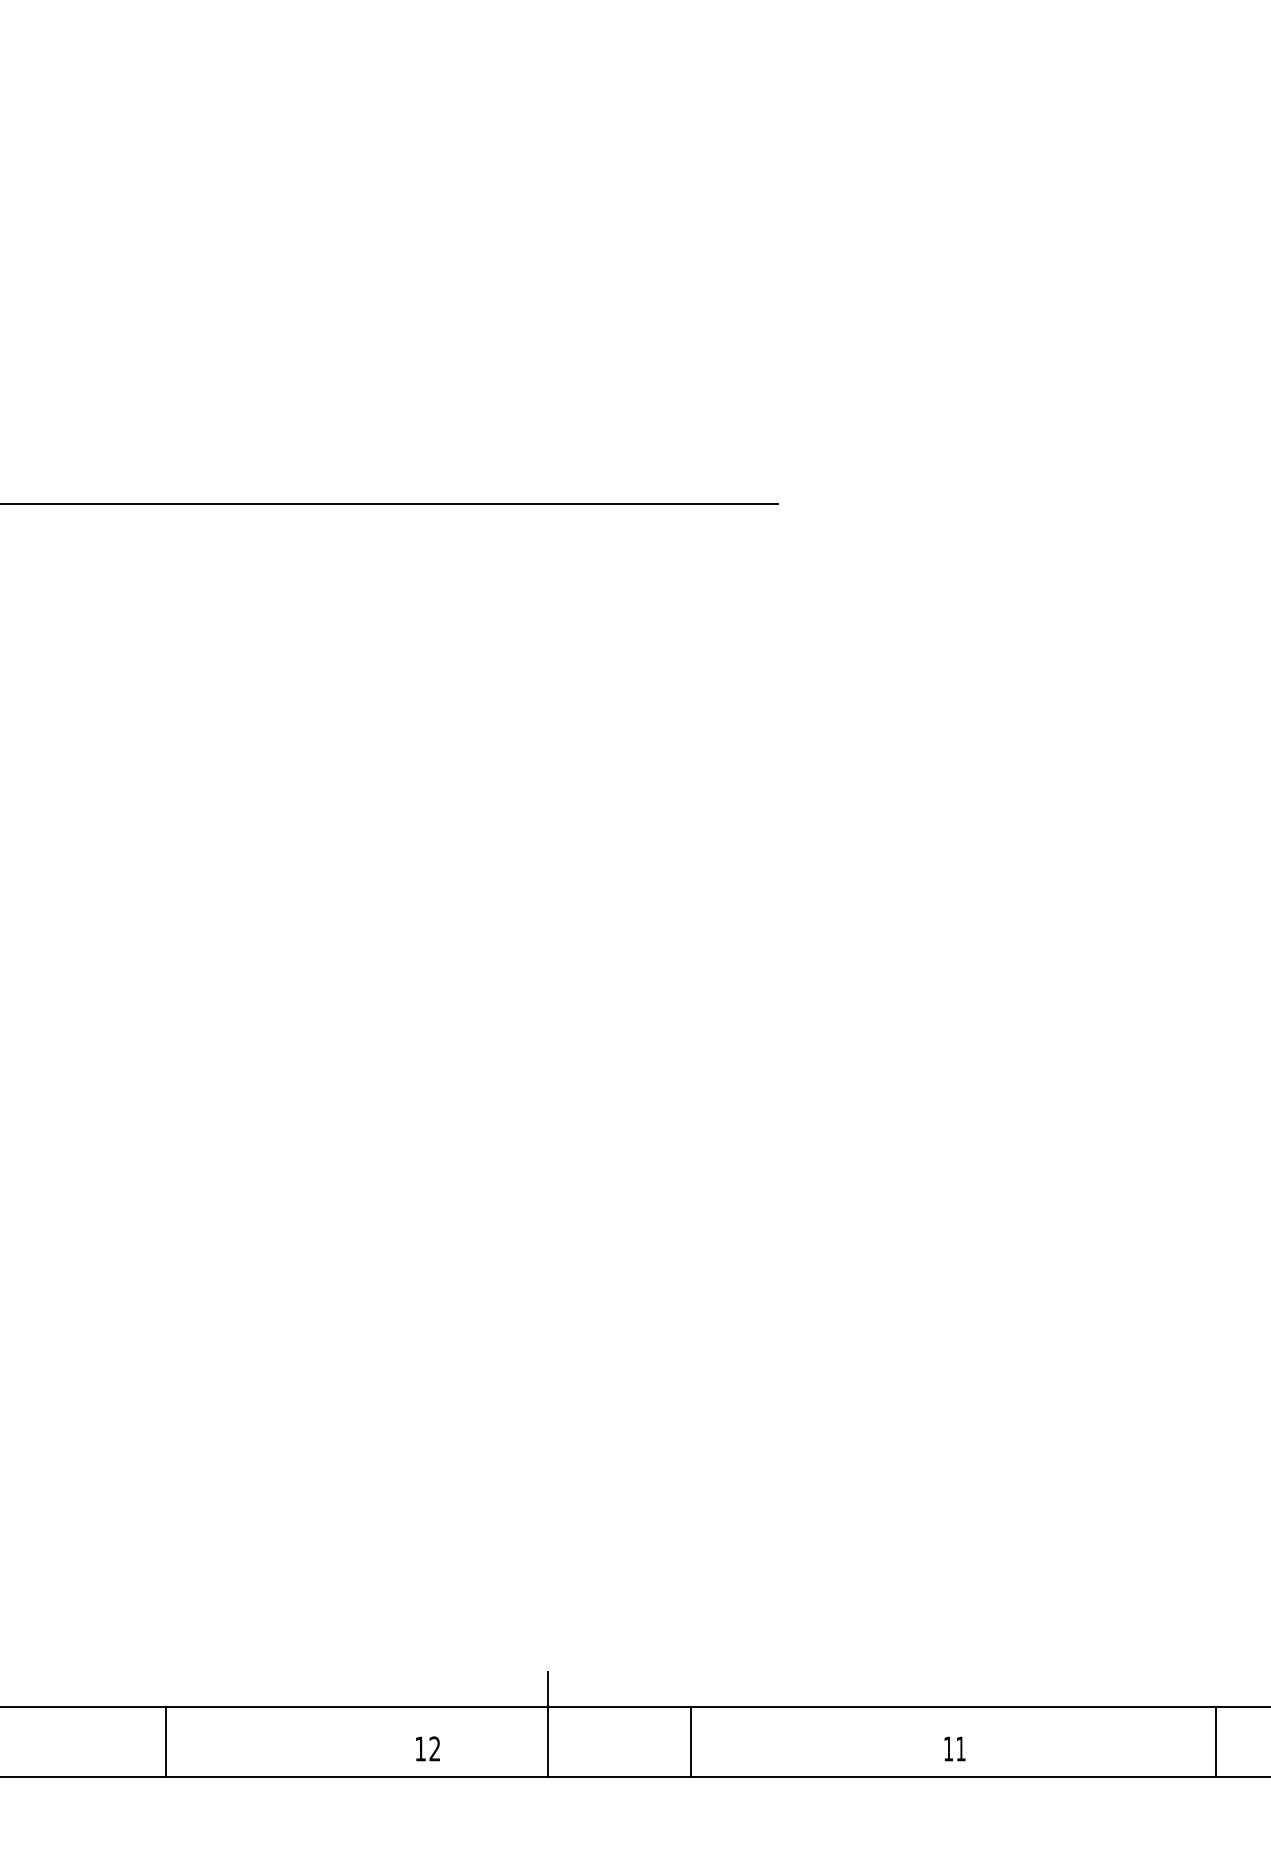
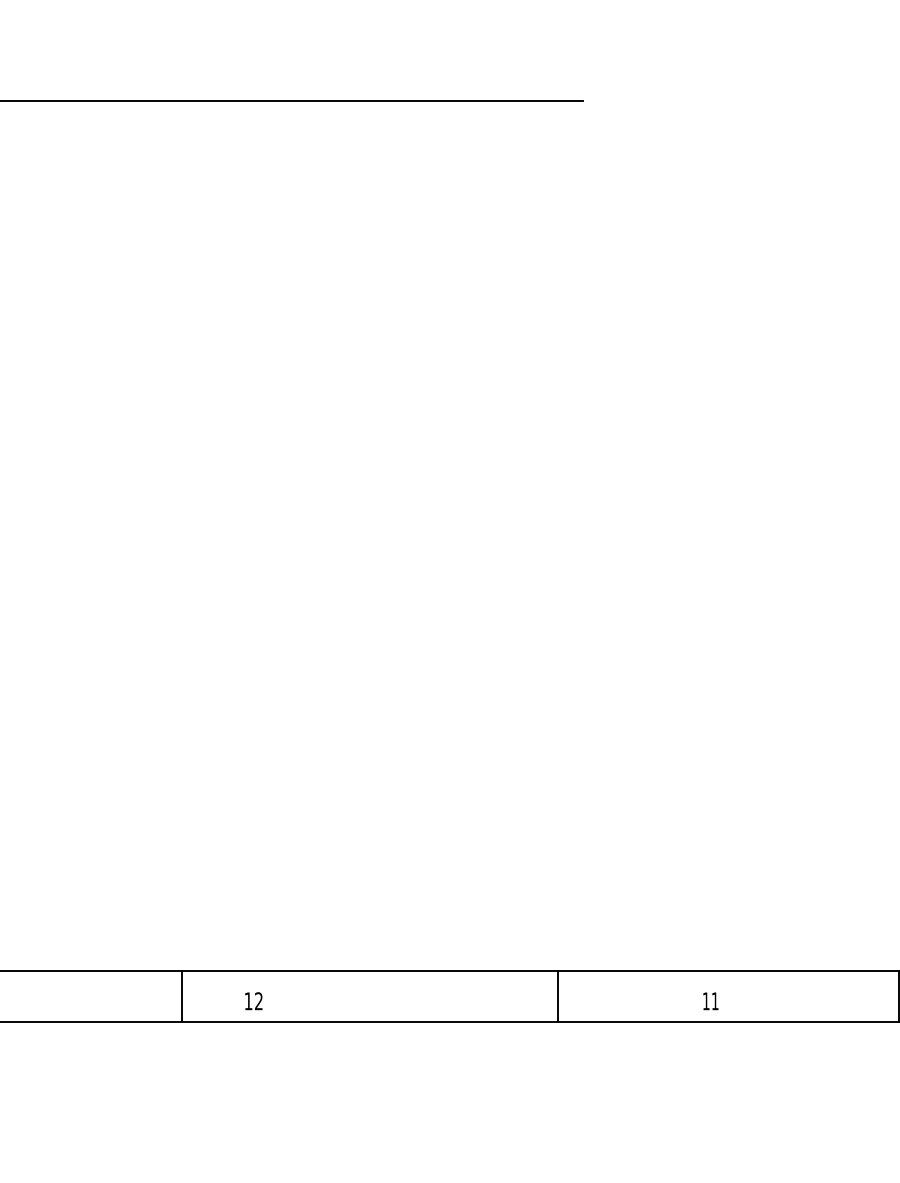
line: (547, 1724) -> (416, 983), removed
line: (166, 1742) -> (182, 996), moved
line: (690, 1742) -> (557, 996), moved
text: (427, 1748) -> (253, 1000), moved

